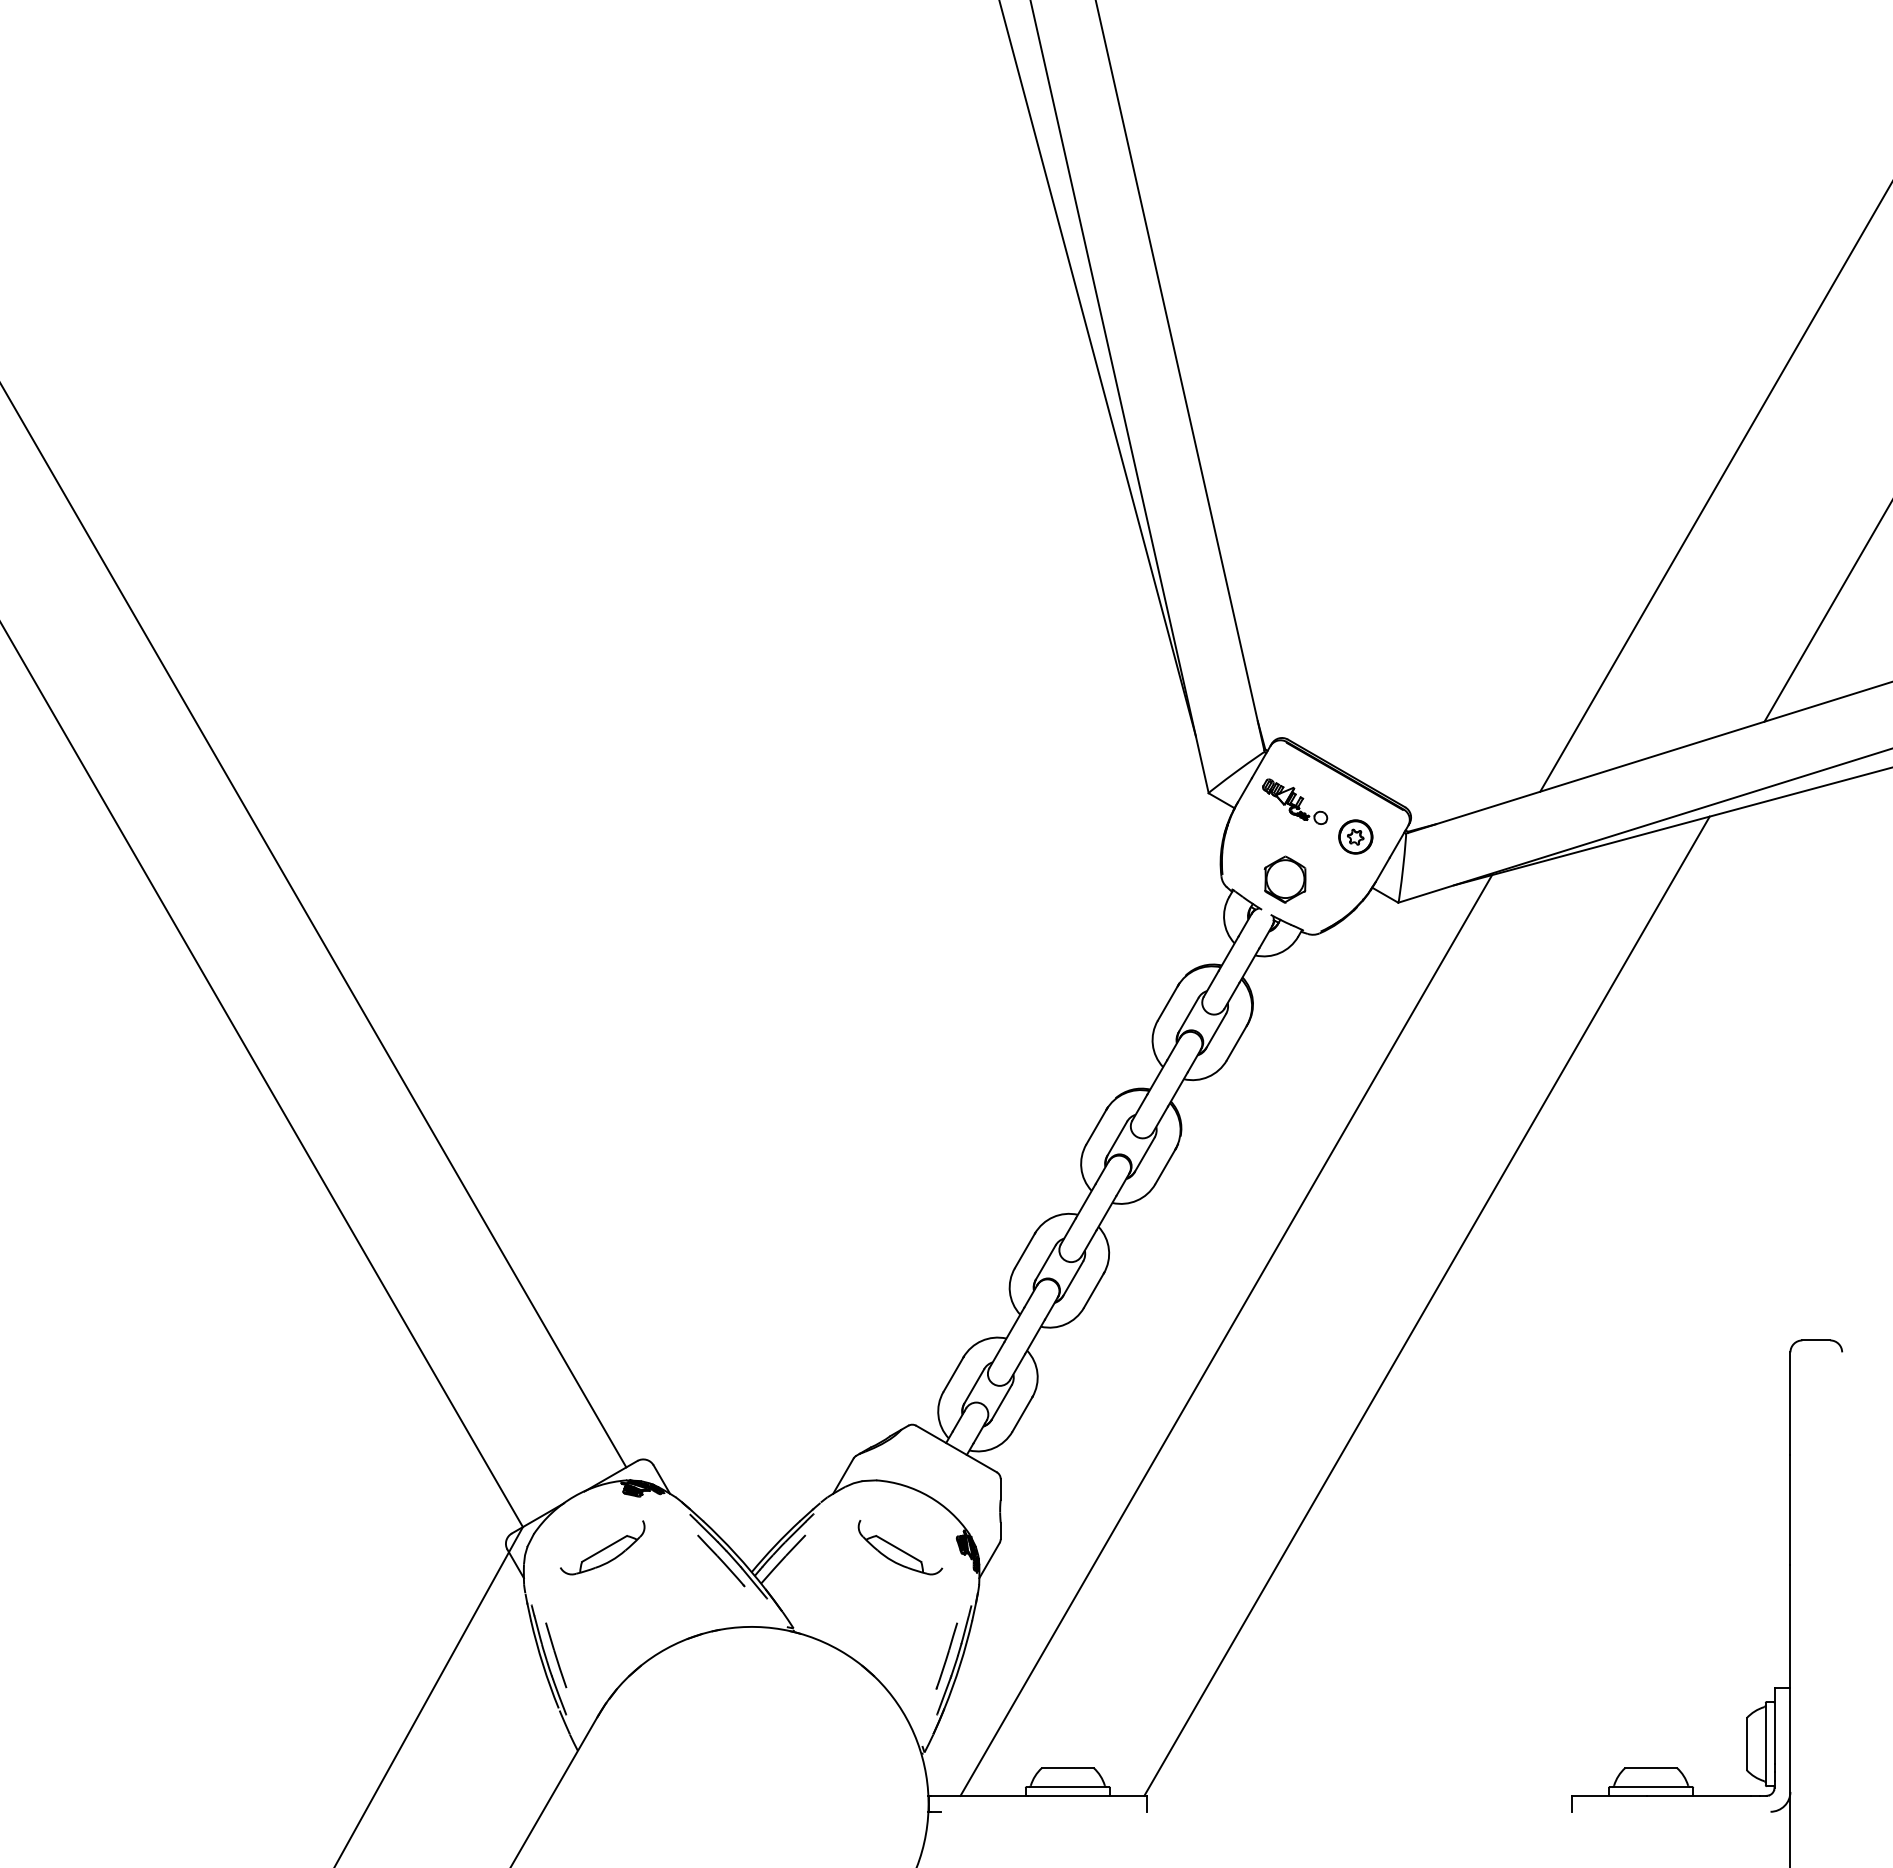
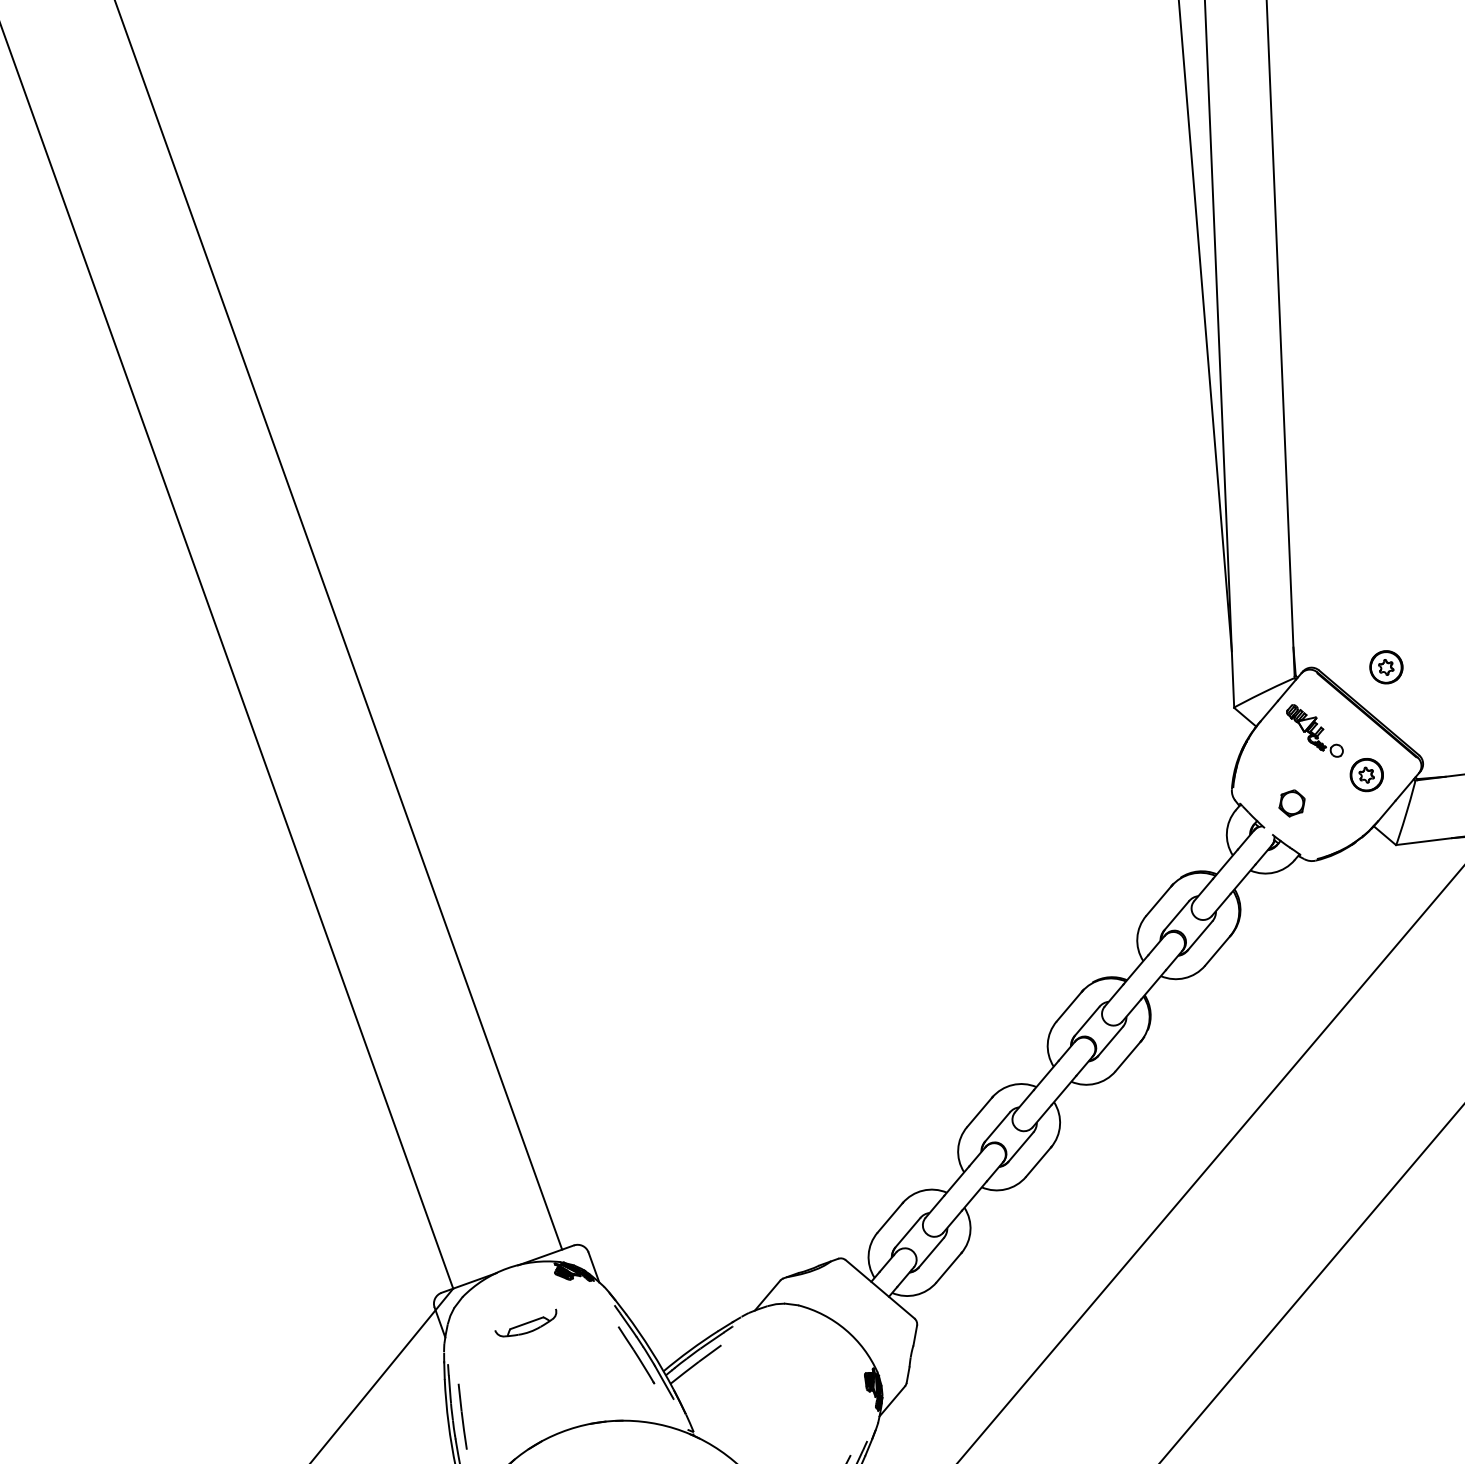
part: (1355, 723) -> (1386, 666), added
part: (1284, 879) -> (1291, 803), size x0.6
part: (602, 1547) -> (525, 1321), size x0.7
part: (900, 1547) -> (809, 1373), removed

